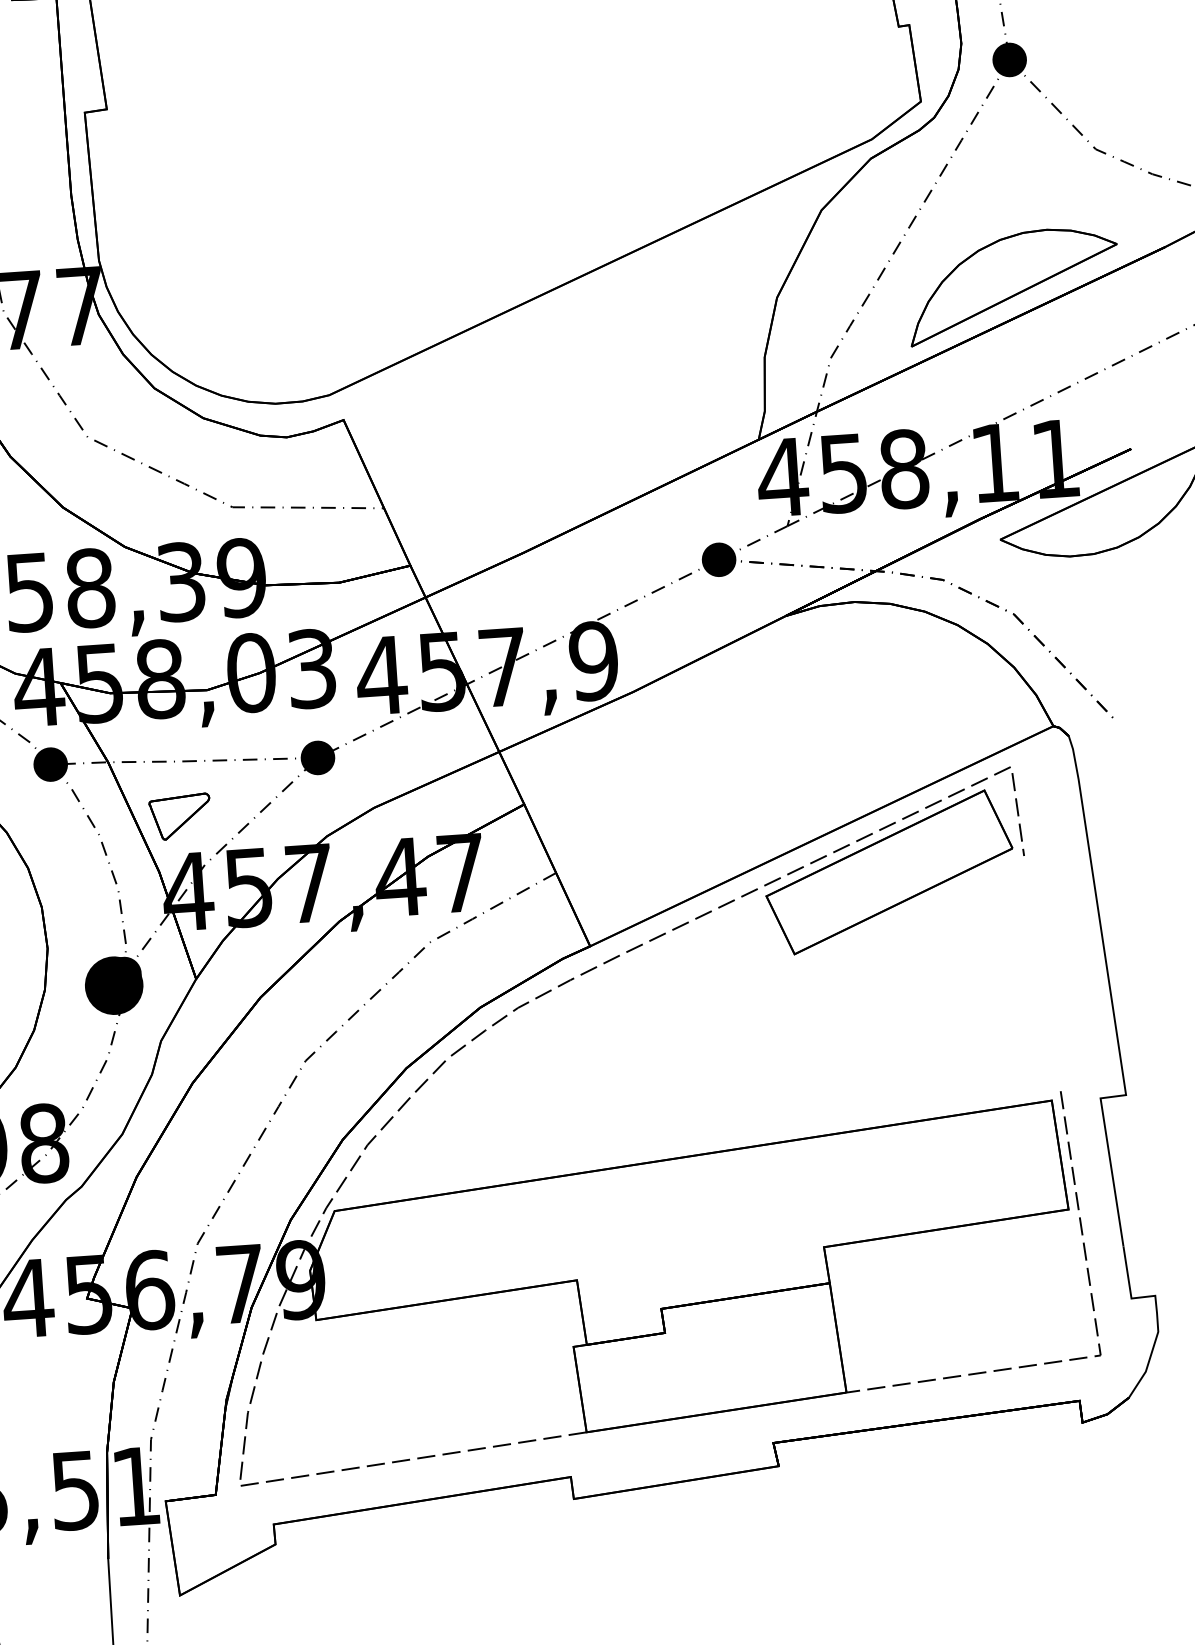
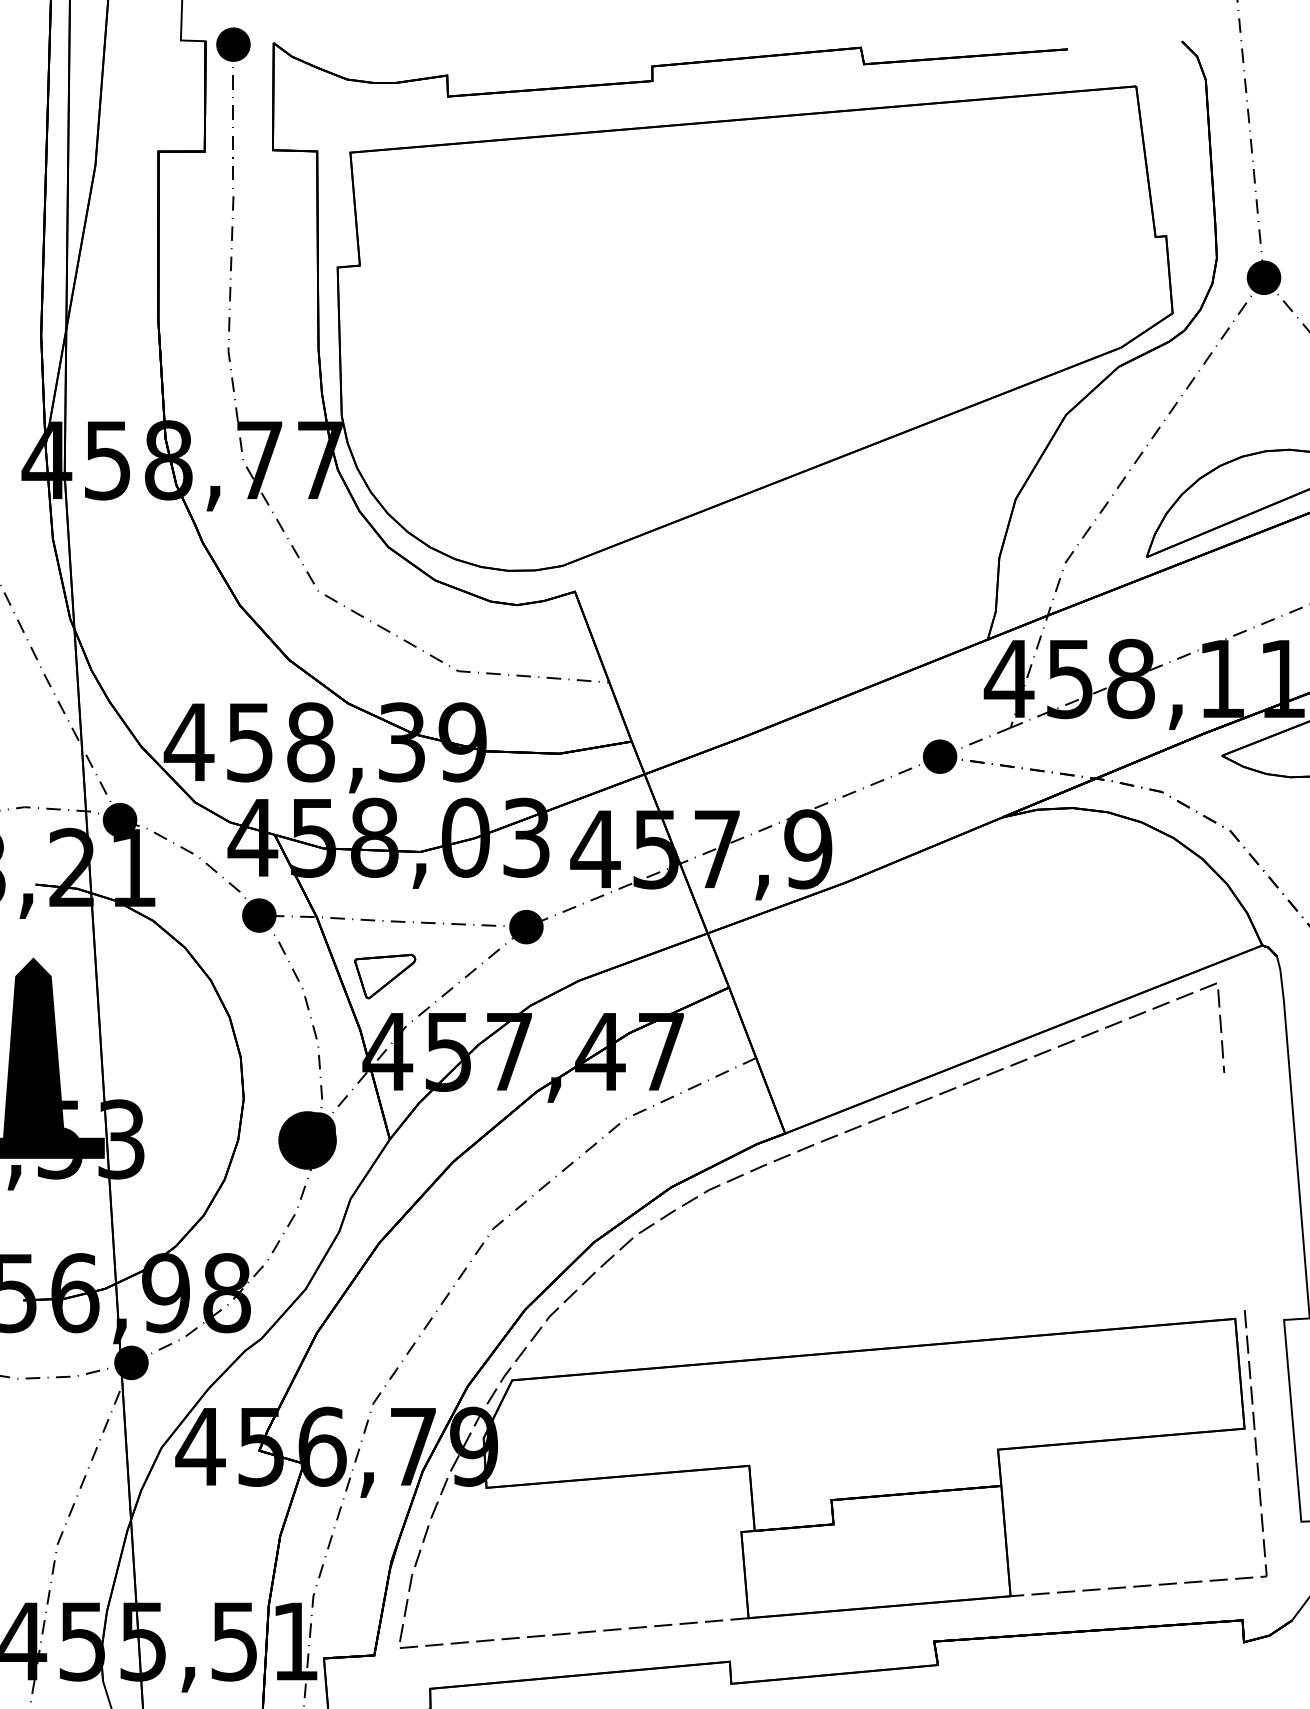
part: (889, 871) -> (1088, 1079), removed

